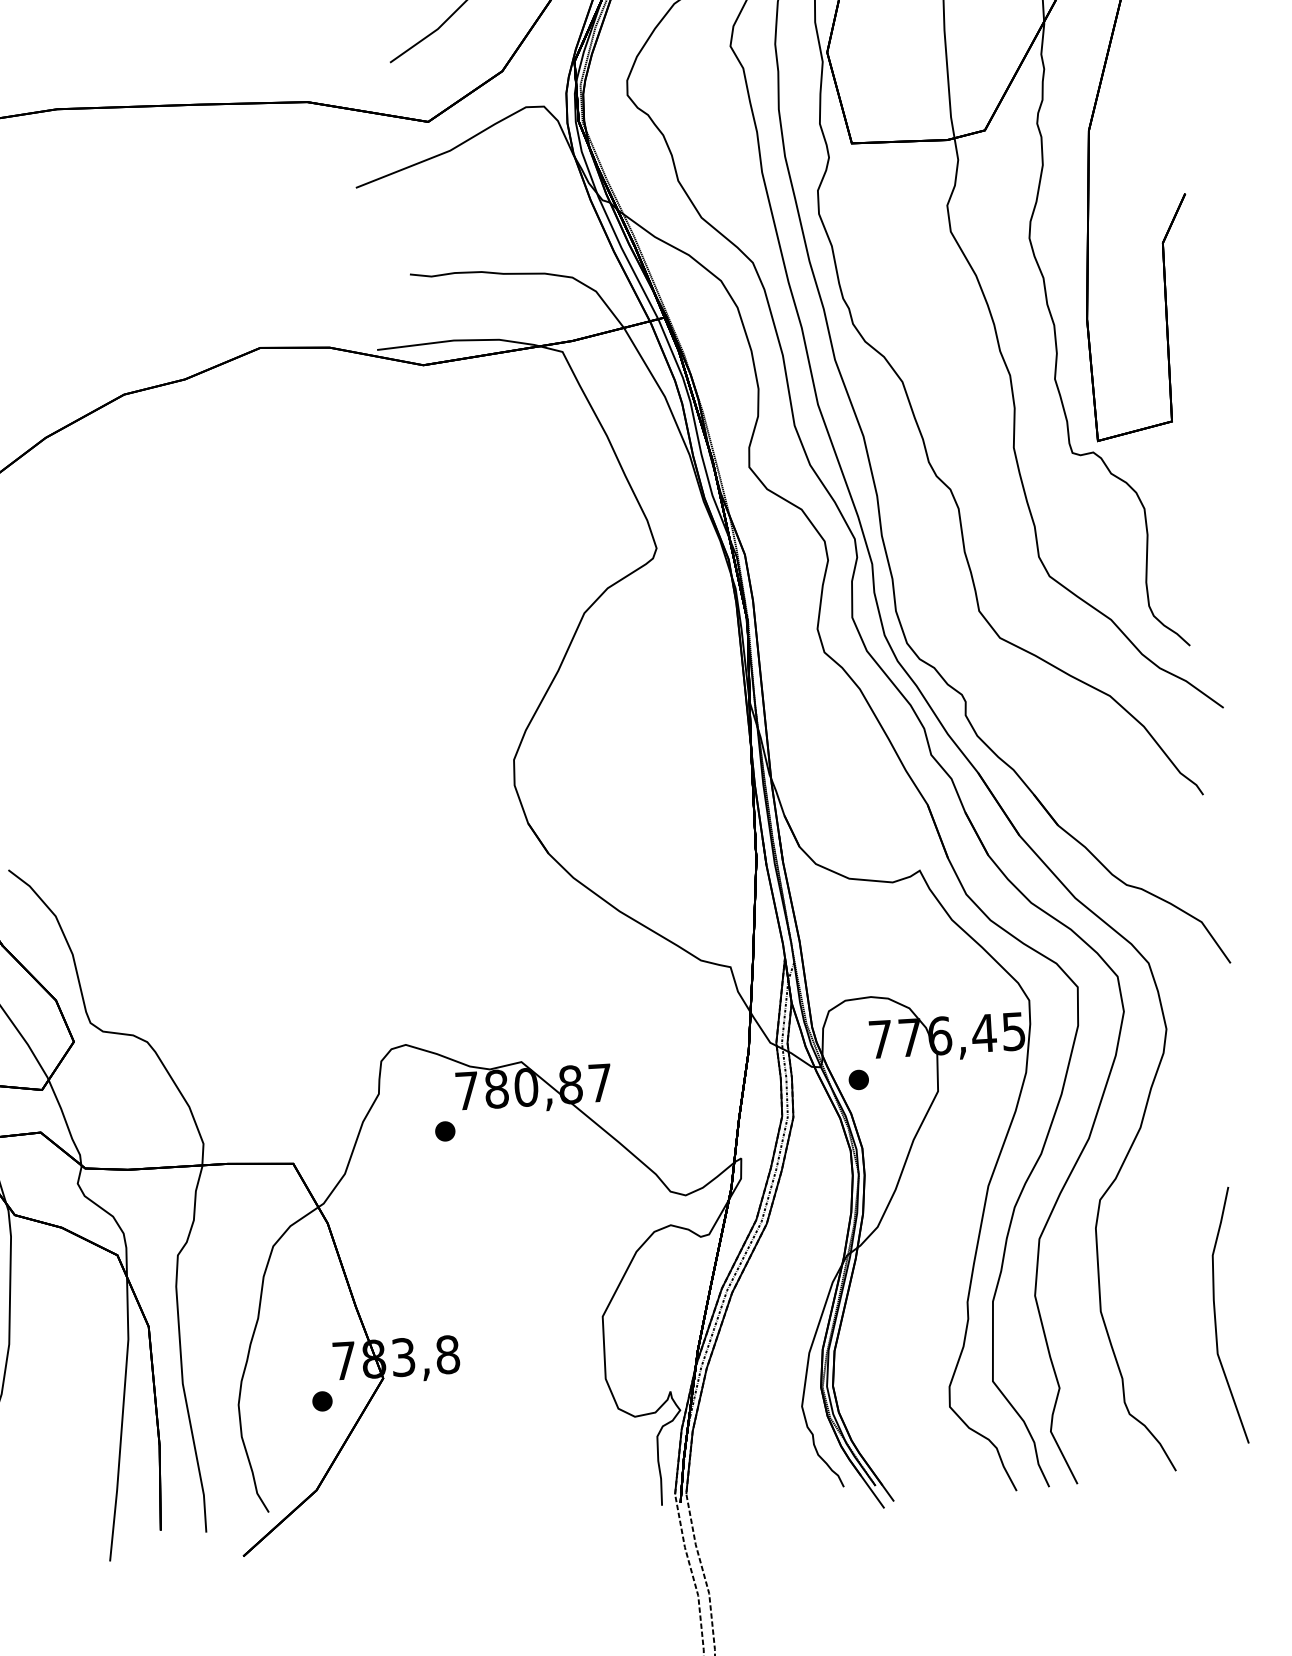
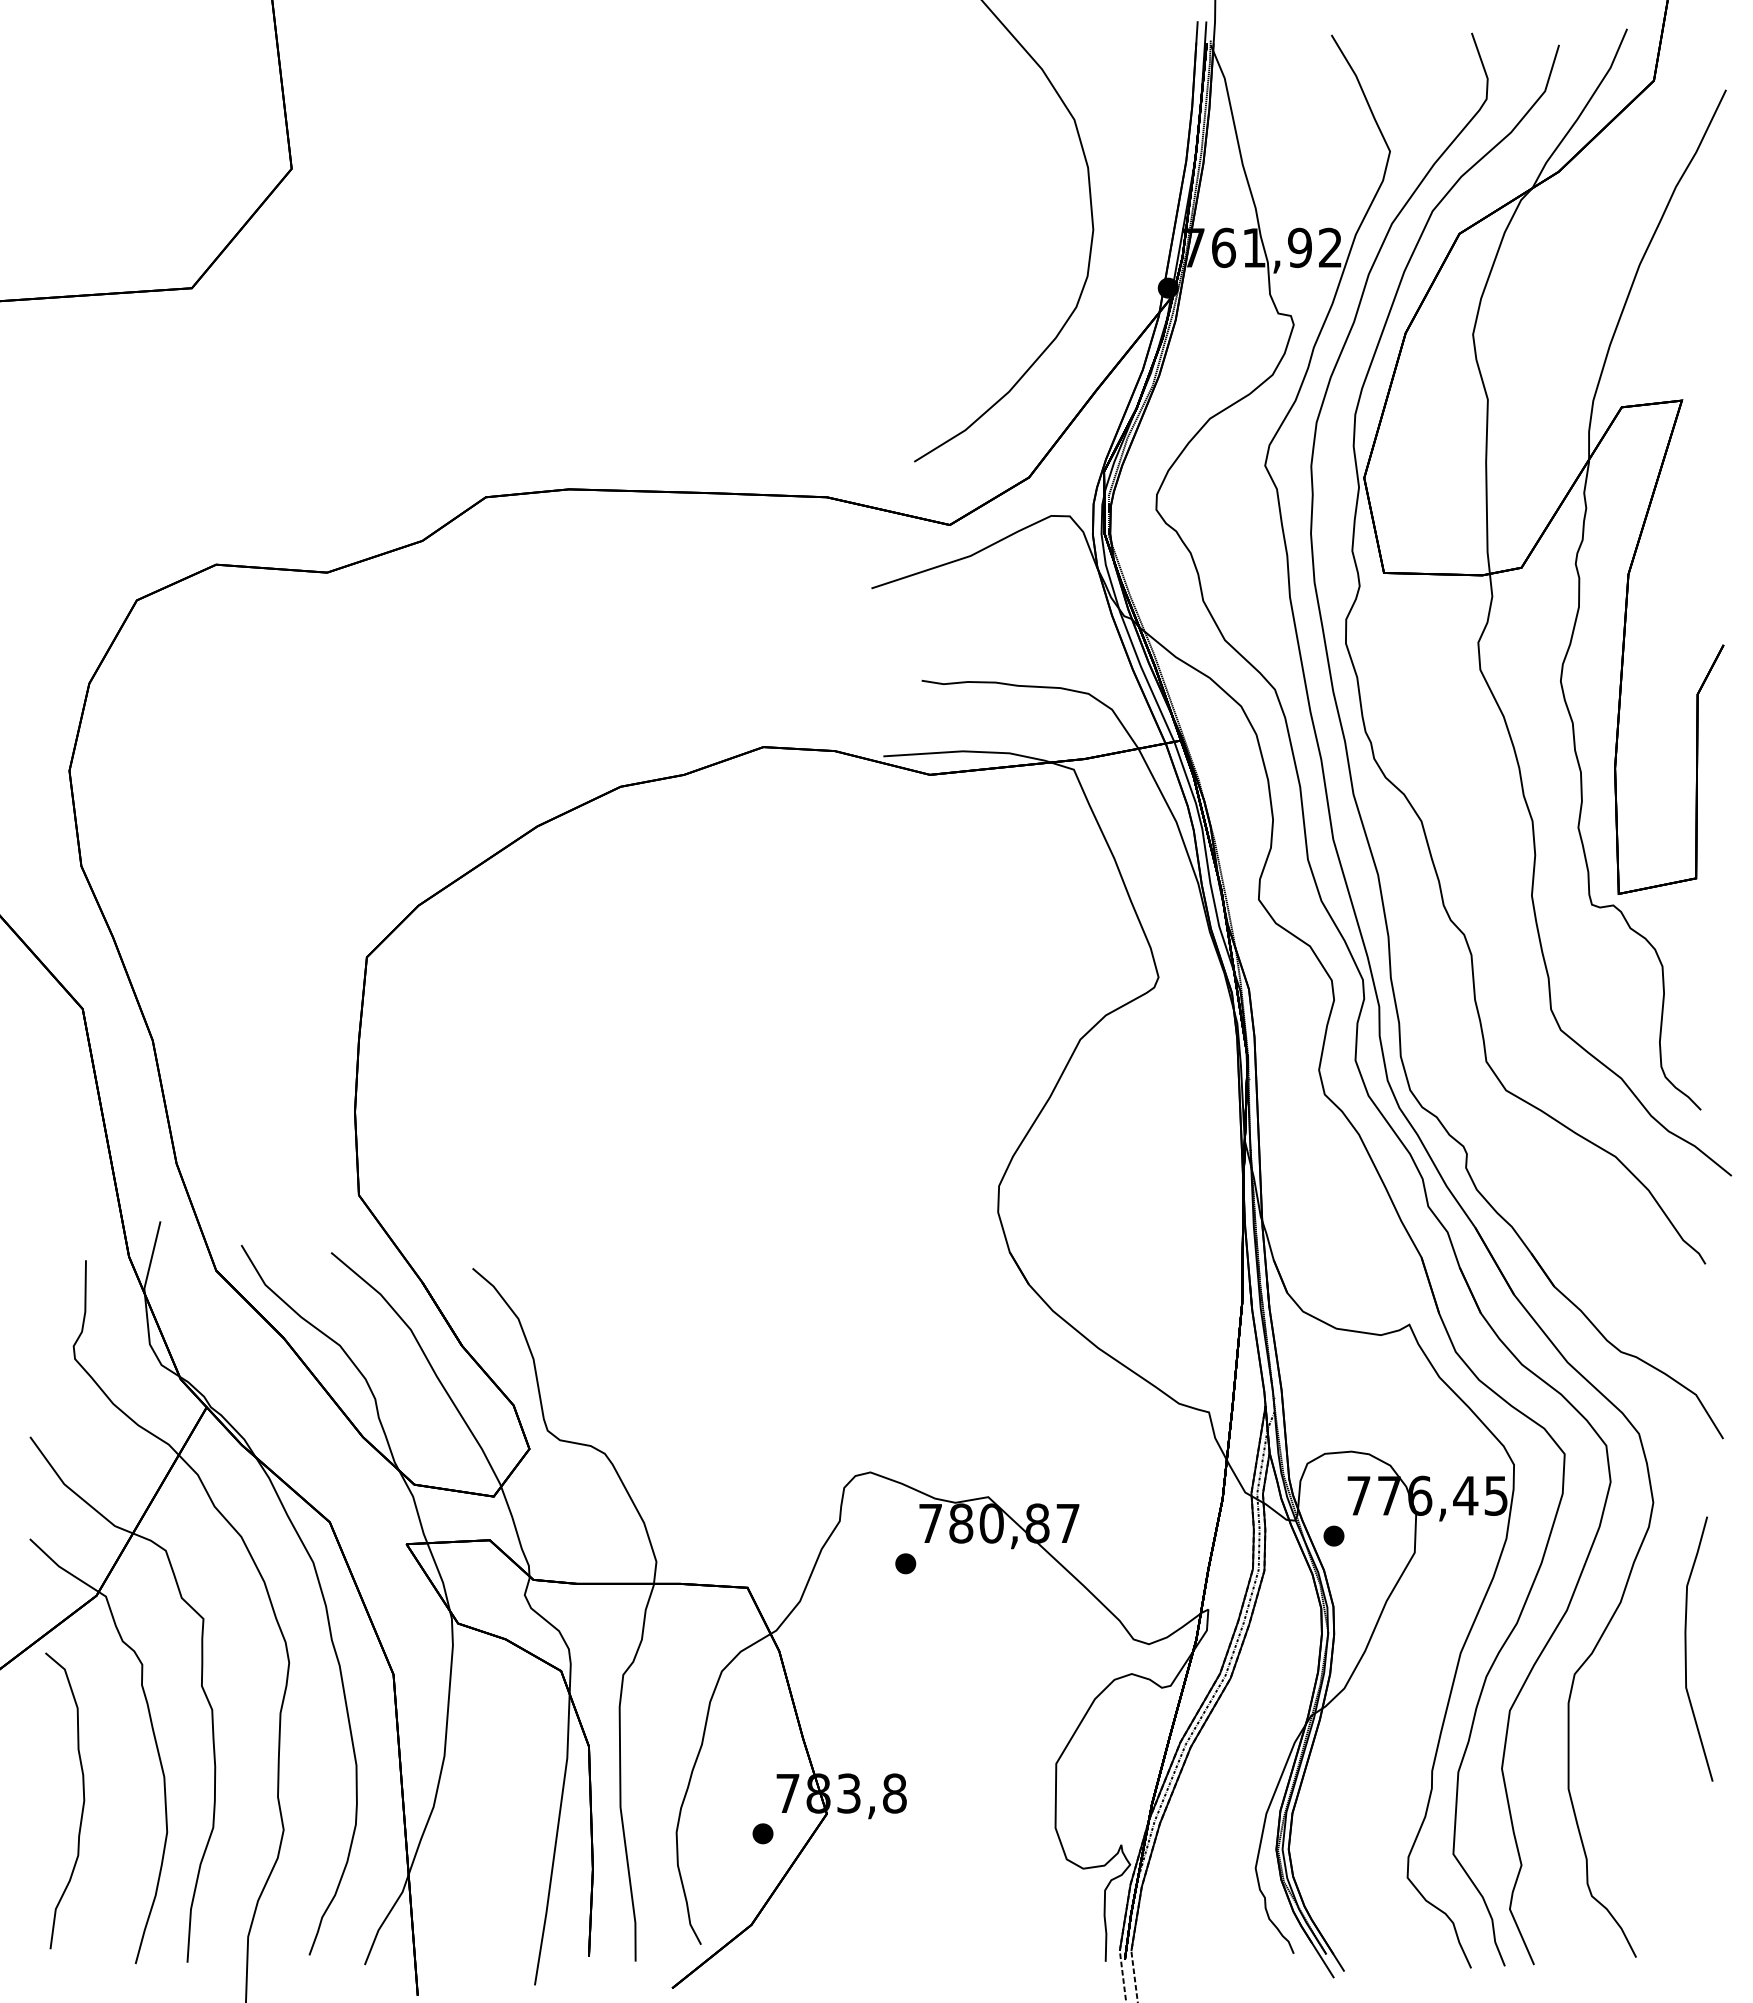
curve: (1215, 1315) -> (1686, 1648), moved

